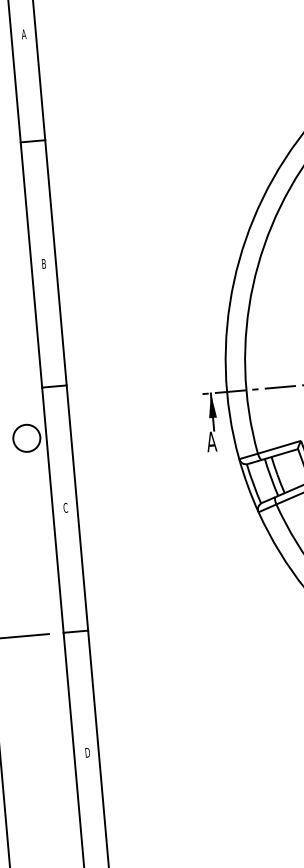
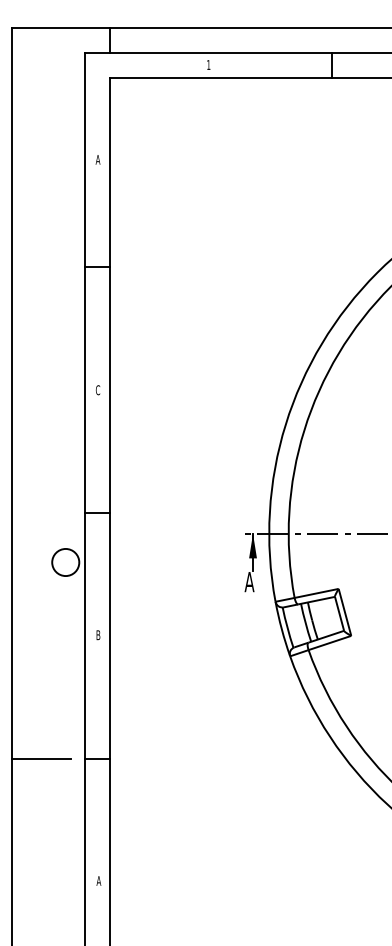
text: (43, 264) -> (97, 390), B -> C
text: (65, 508) -> (98, 635), C -> B
text: (87, 752) -> (98, 880), D -> A

